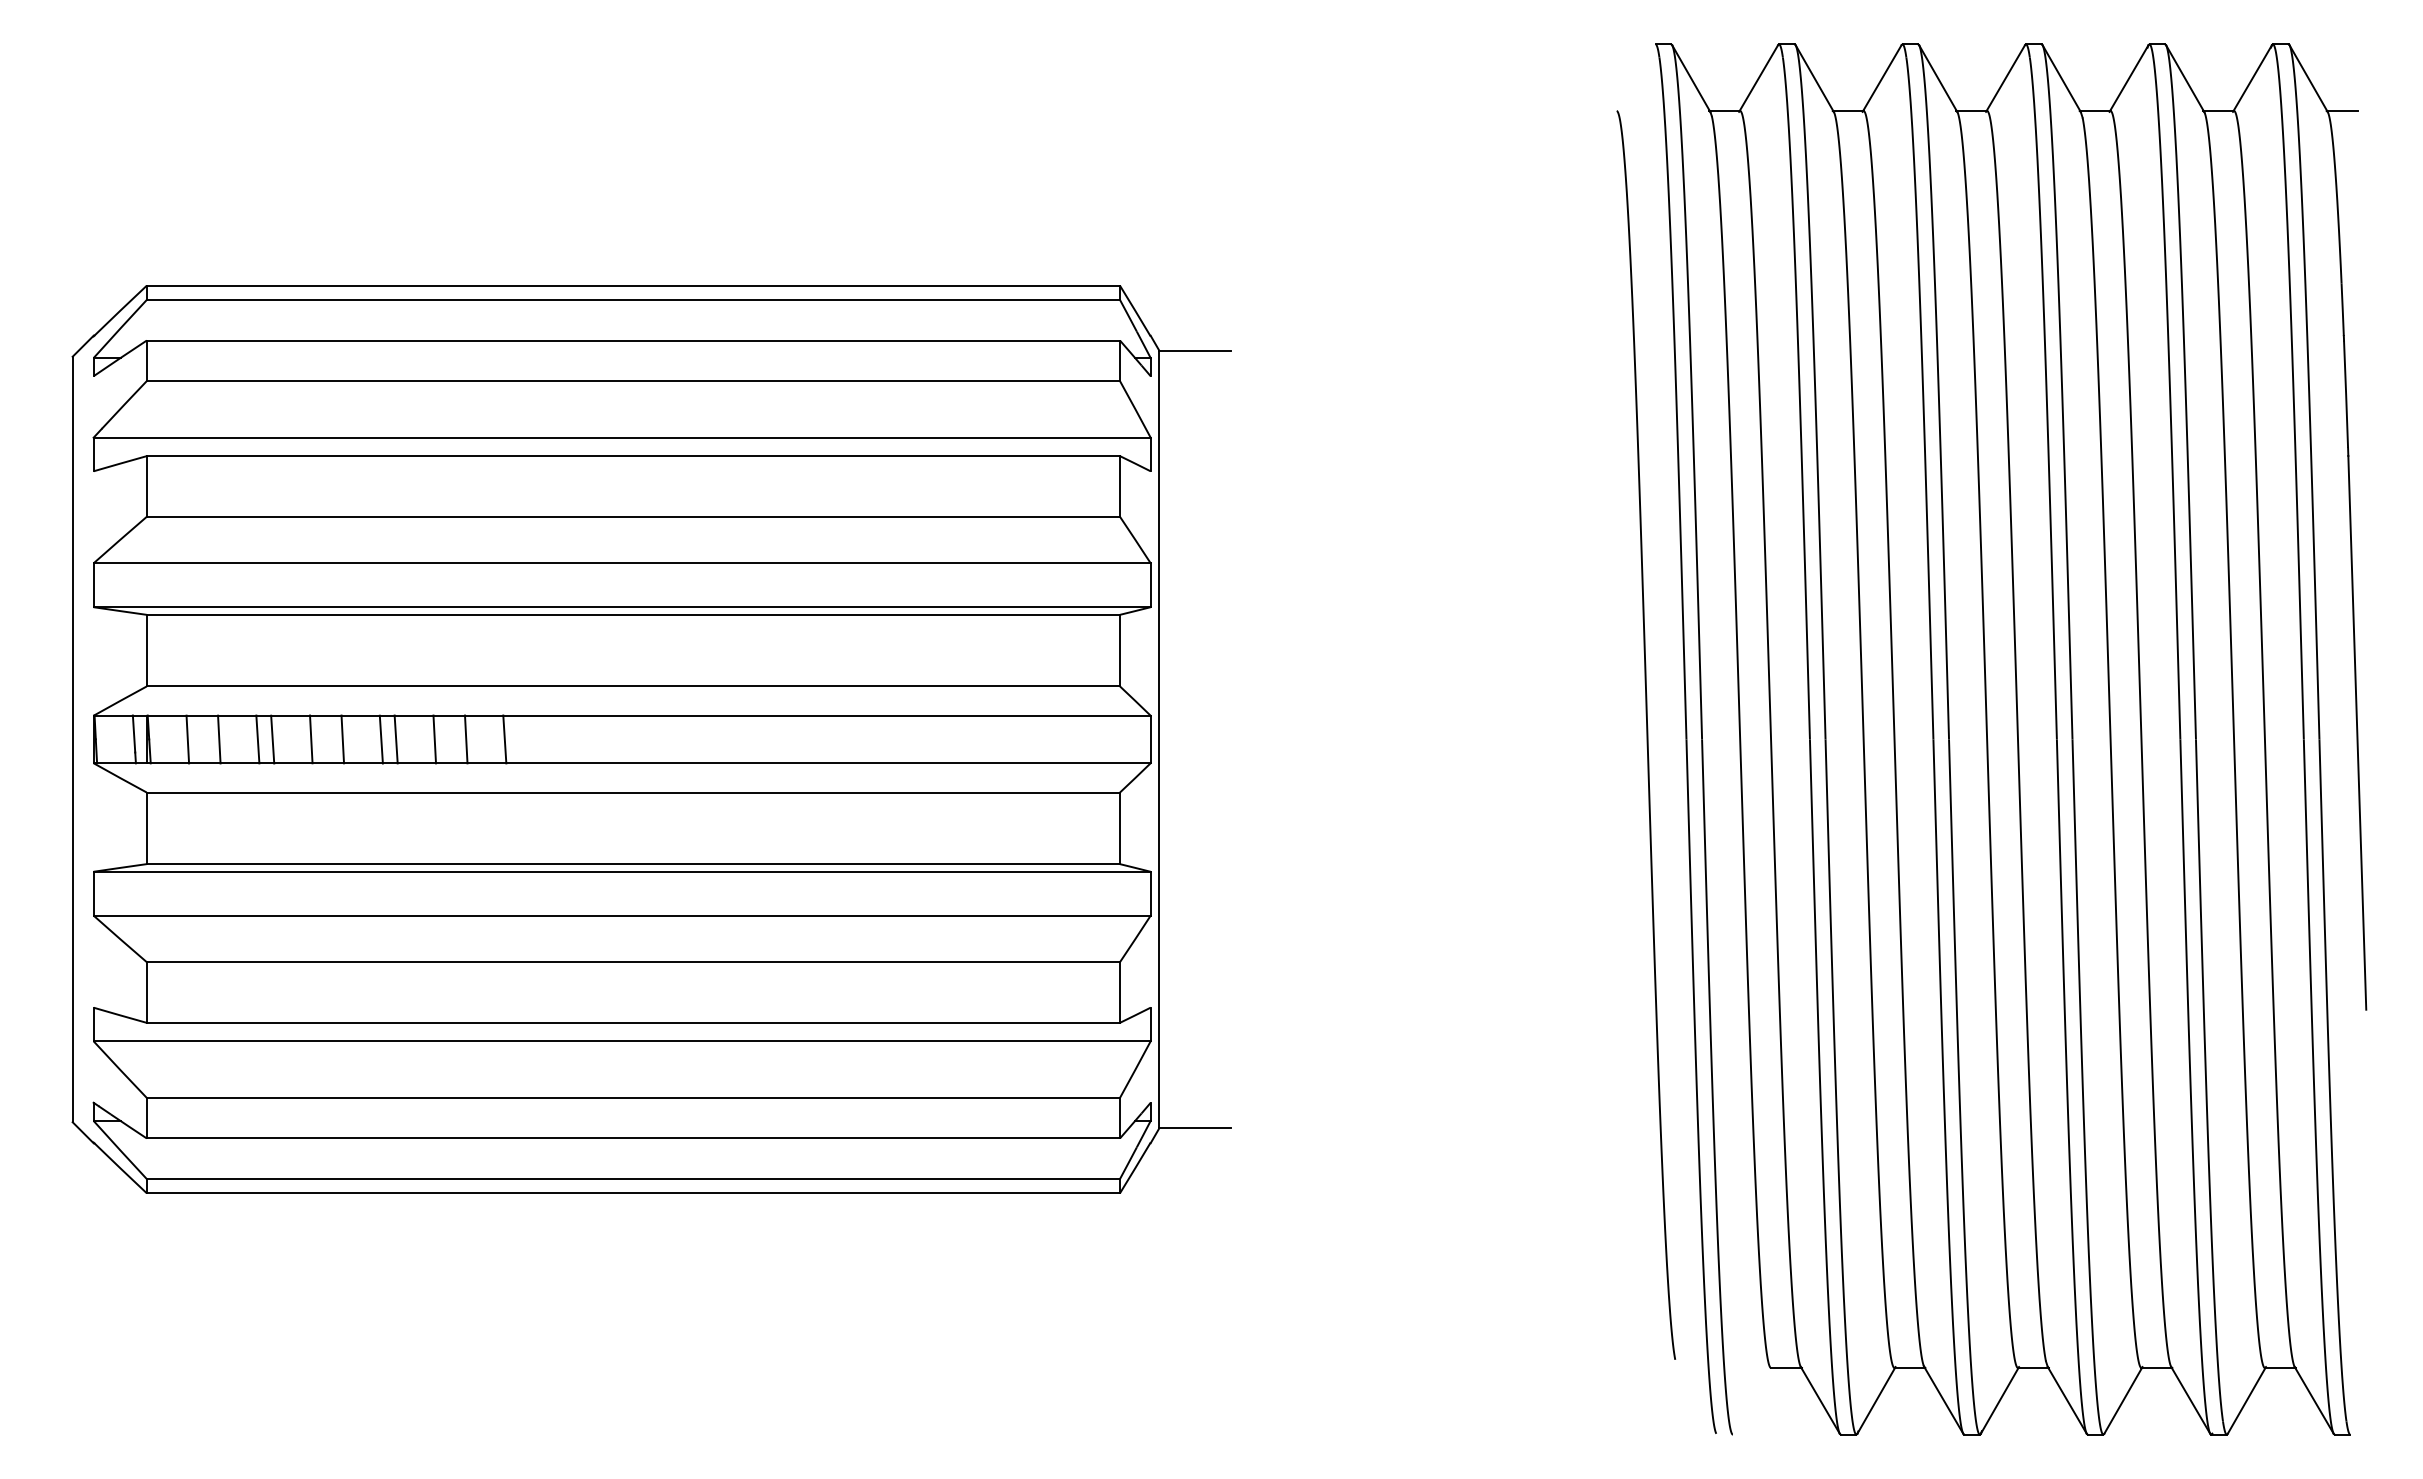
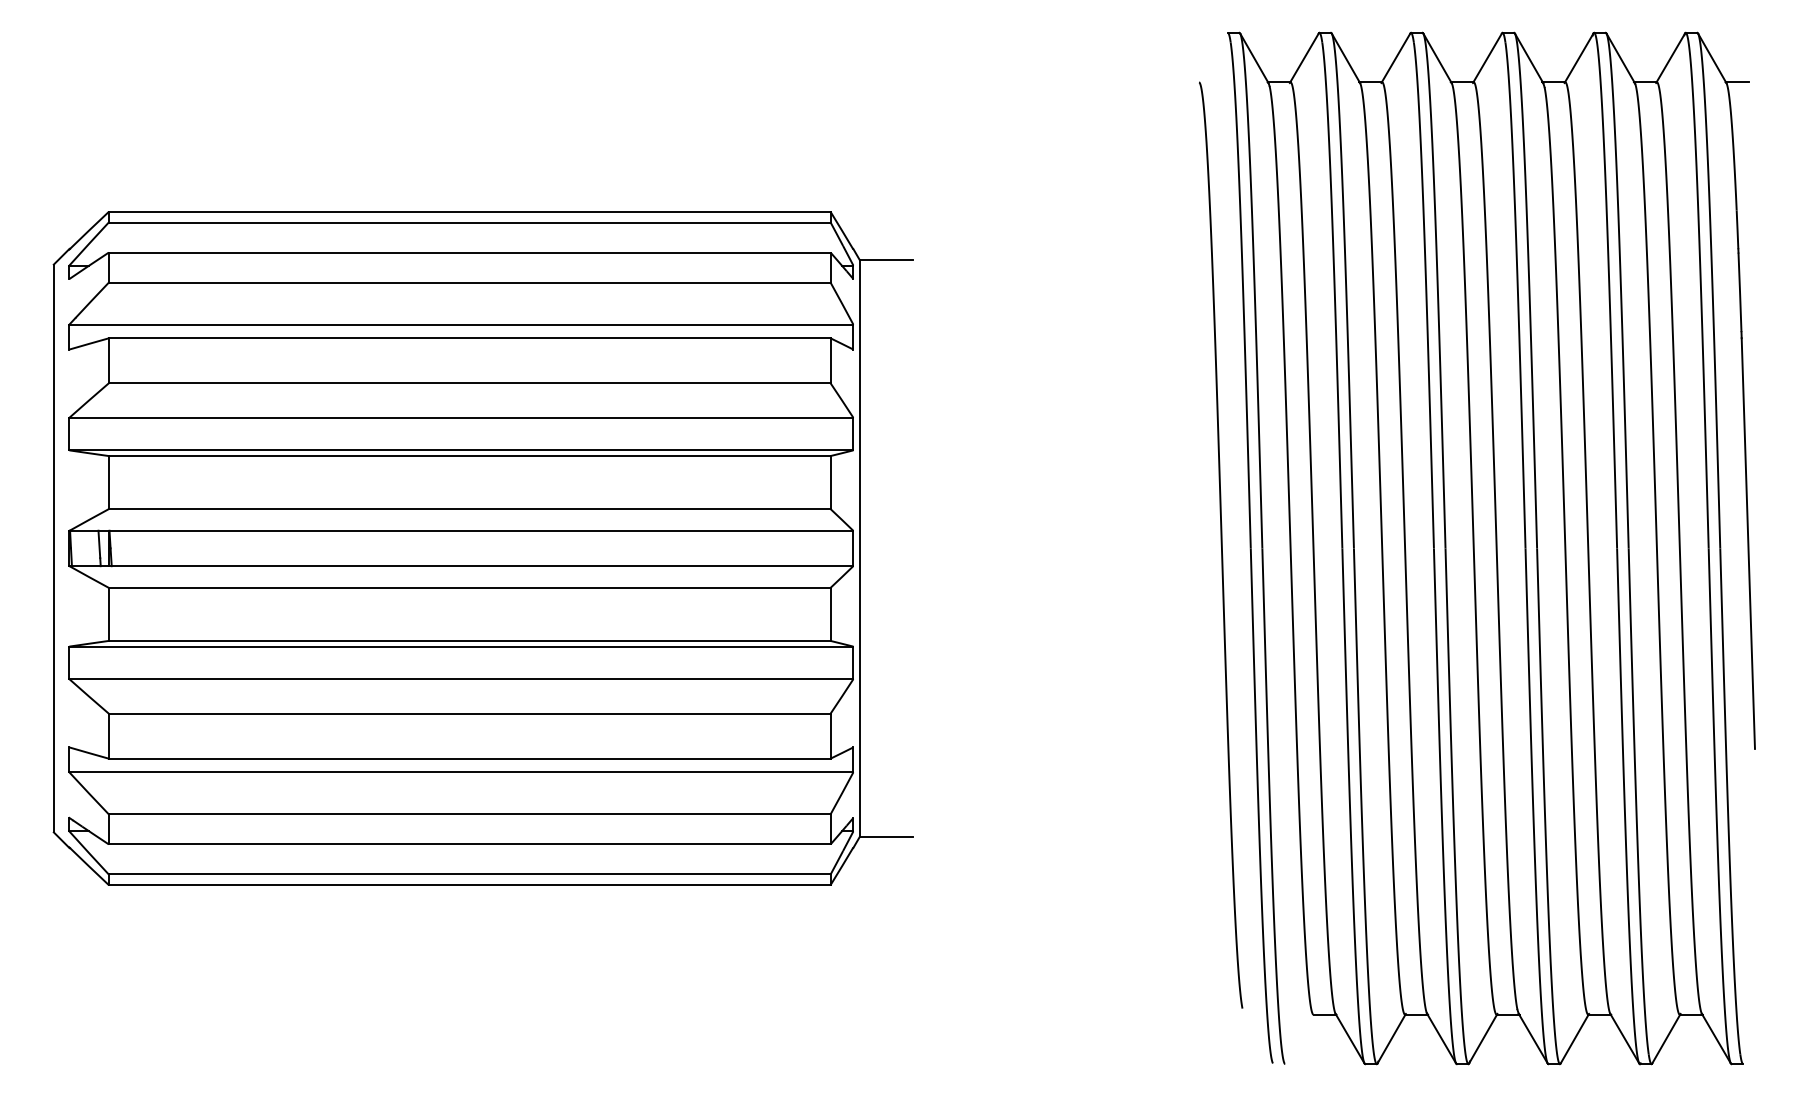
line: (187, 739) -> (138, 548), removed
line: (219, 739) -> (162, 548), removed
line: (257, 739) -> (190, 548), removed
line: (272, 739) -> (202, 548), removed
line: (311, 739) -> (230, 548), removed
line: (342, 739) -> (253, 548), removed
line: (380, 739) -> (282, 548), removed
line: (395, 739) -> (293, 548), removed
line: (434, 739) -> (322, 548), removed
line: (466, 739) -> (345, 548), removed
line: (504, 739) -> (374, 548), removed

